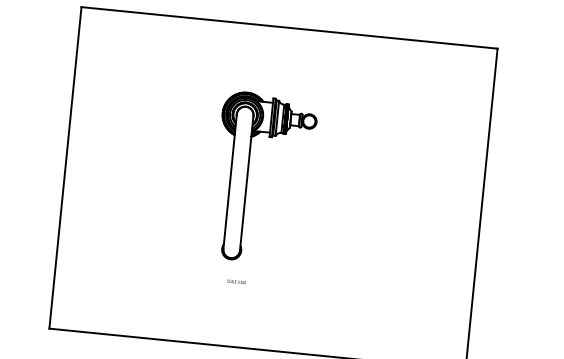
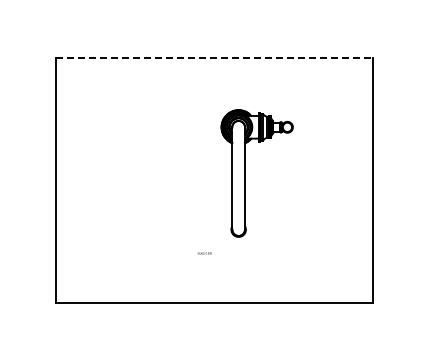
line: (289, 28) -> (214, 58), solid -> dashed
part: (248, 176) -> (245, 173), moved
text: (236, 282) -> (204, 253), moved

